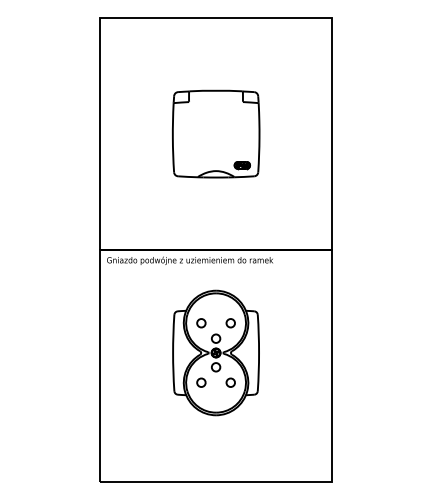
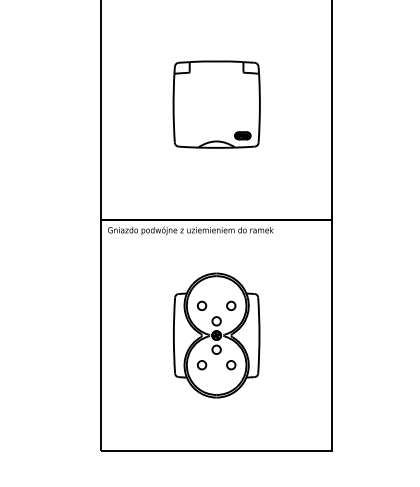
part: (215, 352) -> (216, 335), moved

